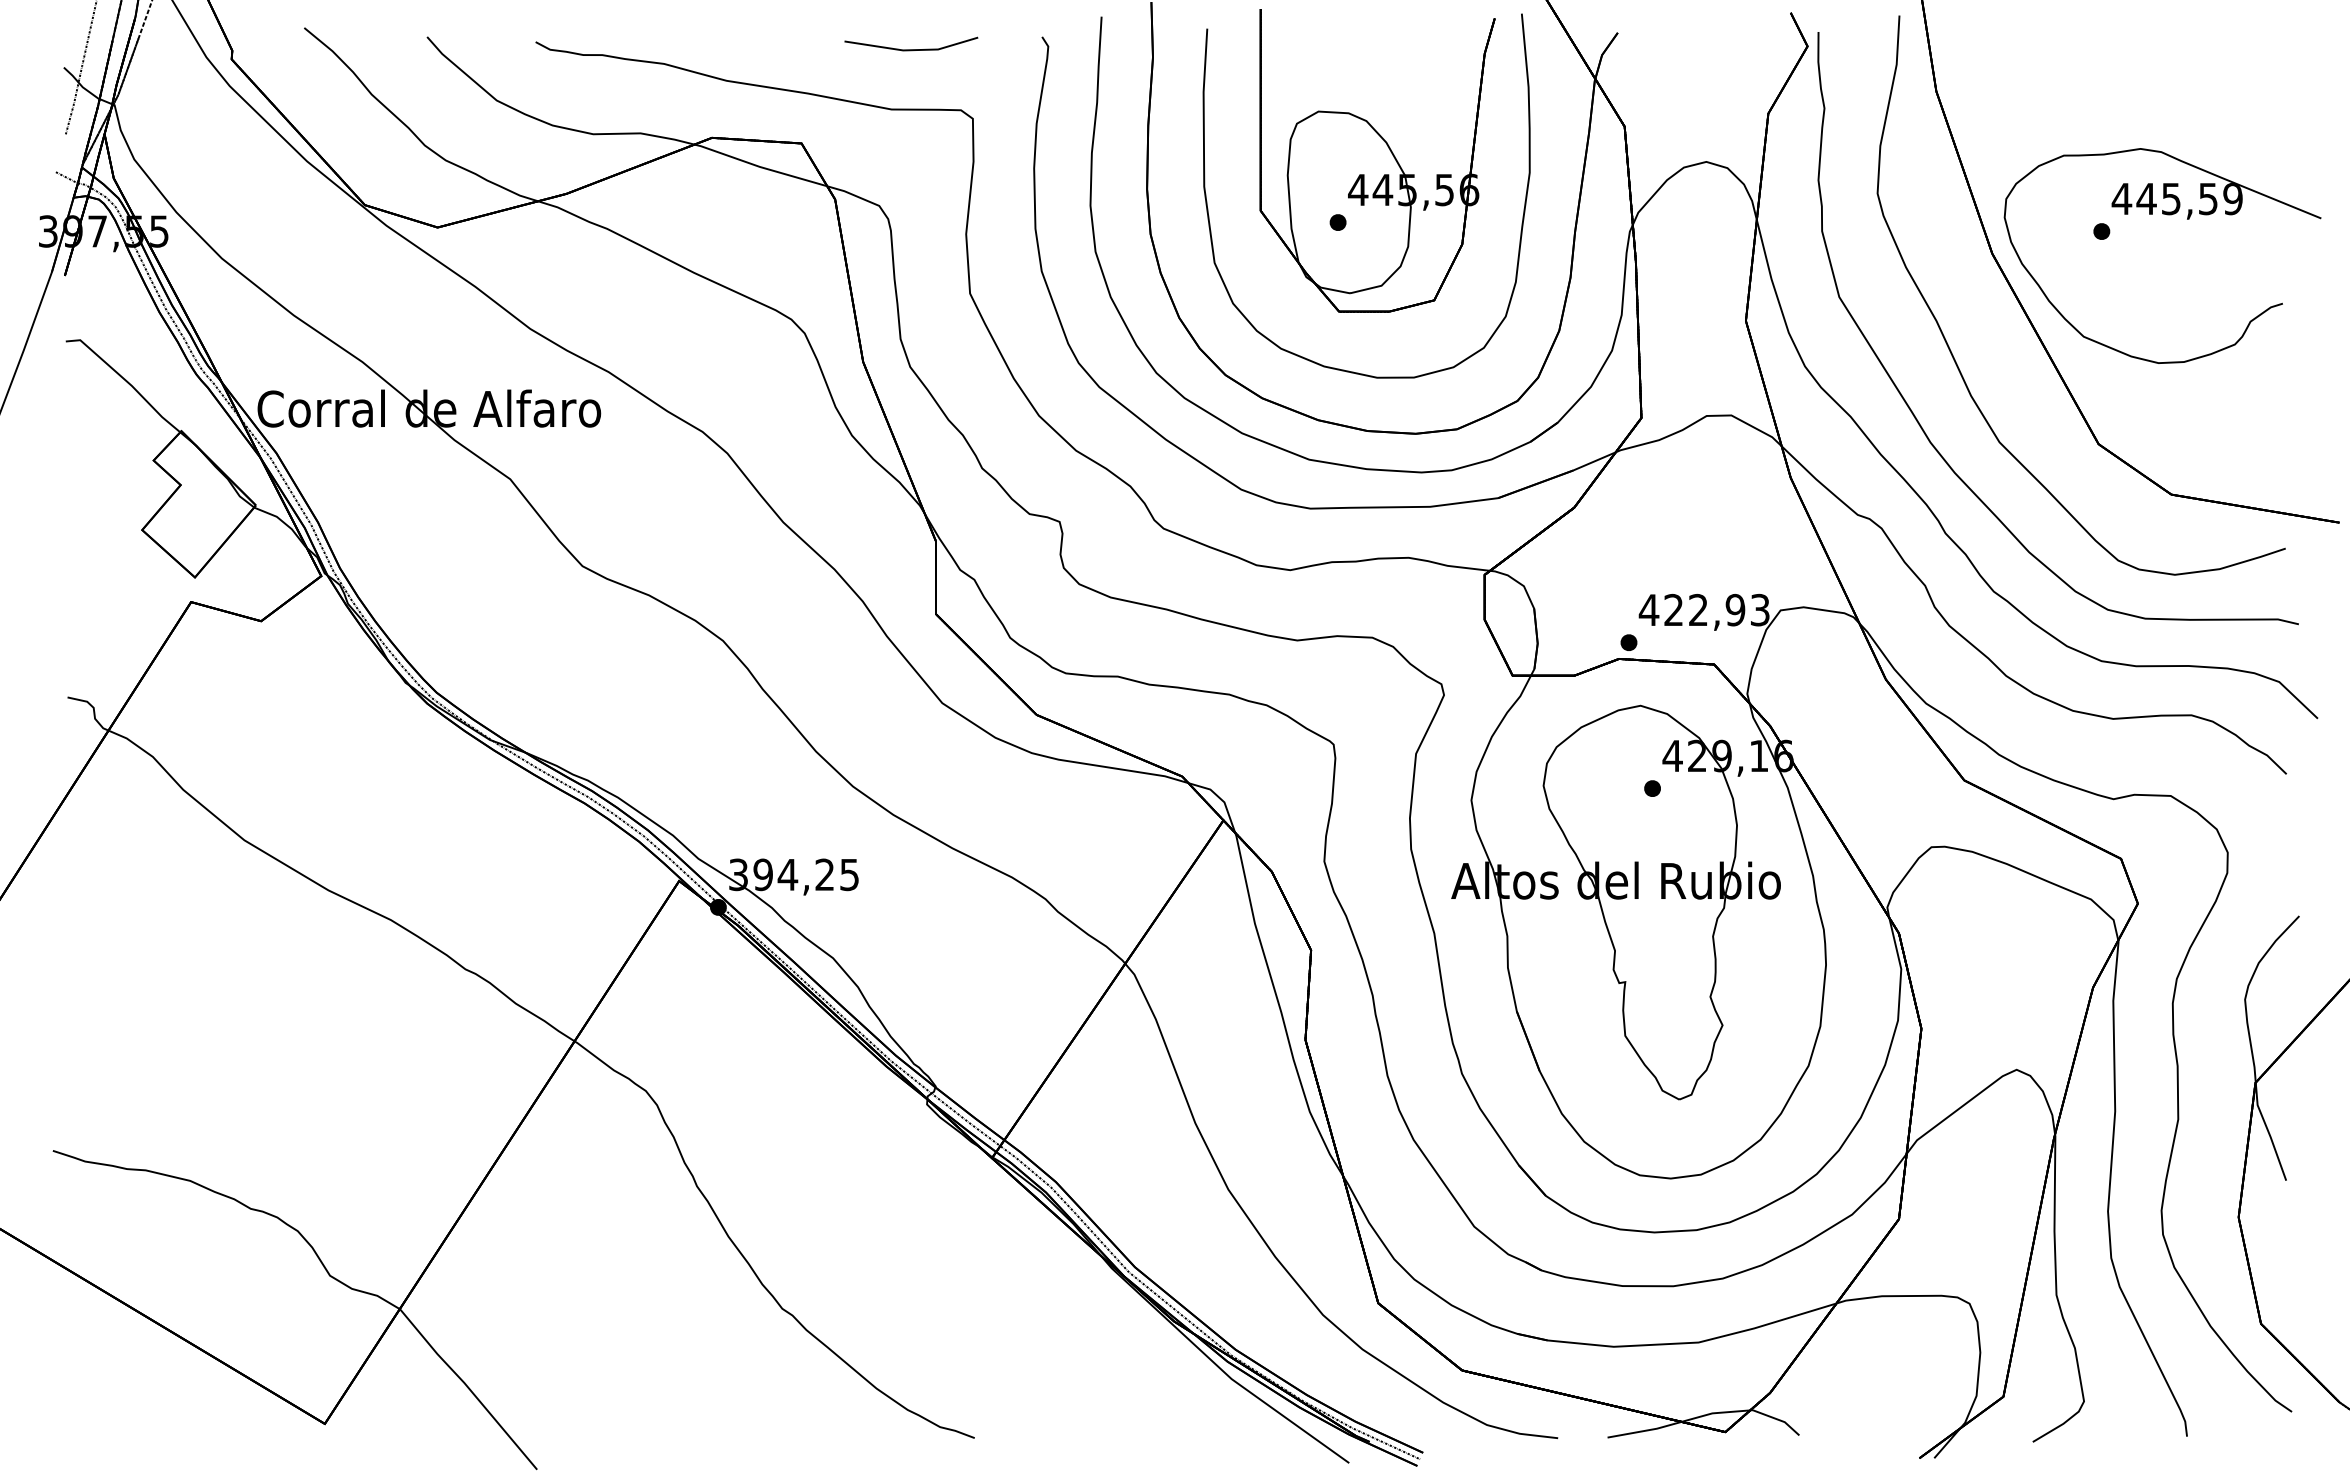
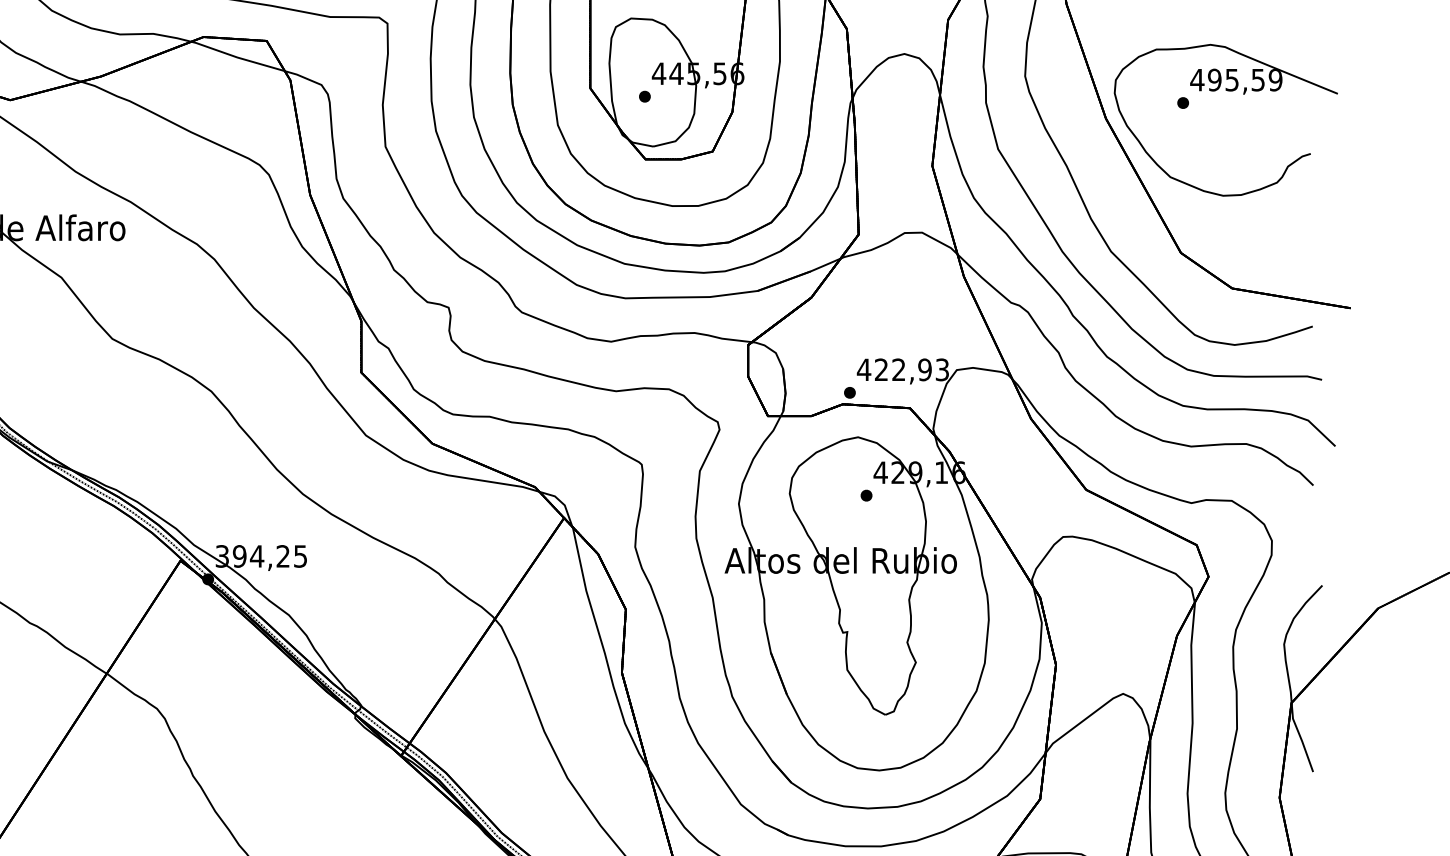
text: (2146, 198) -> (1214, 79), 445,59 -> 495,59

